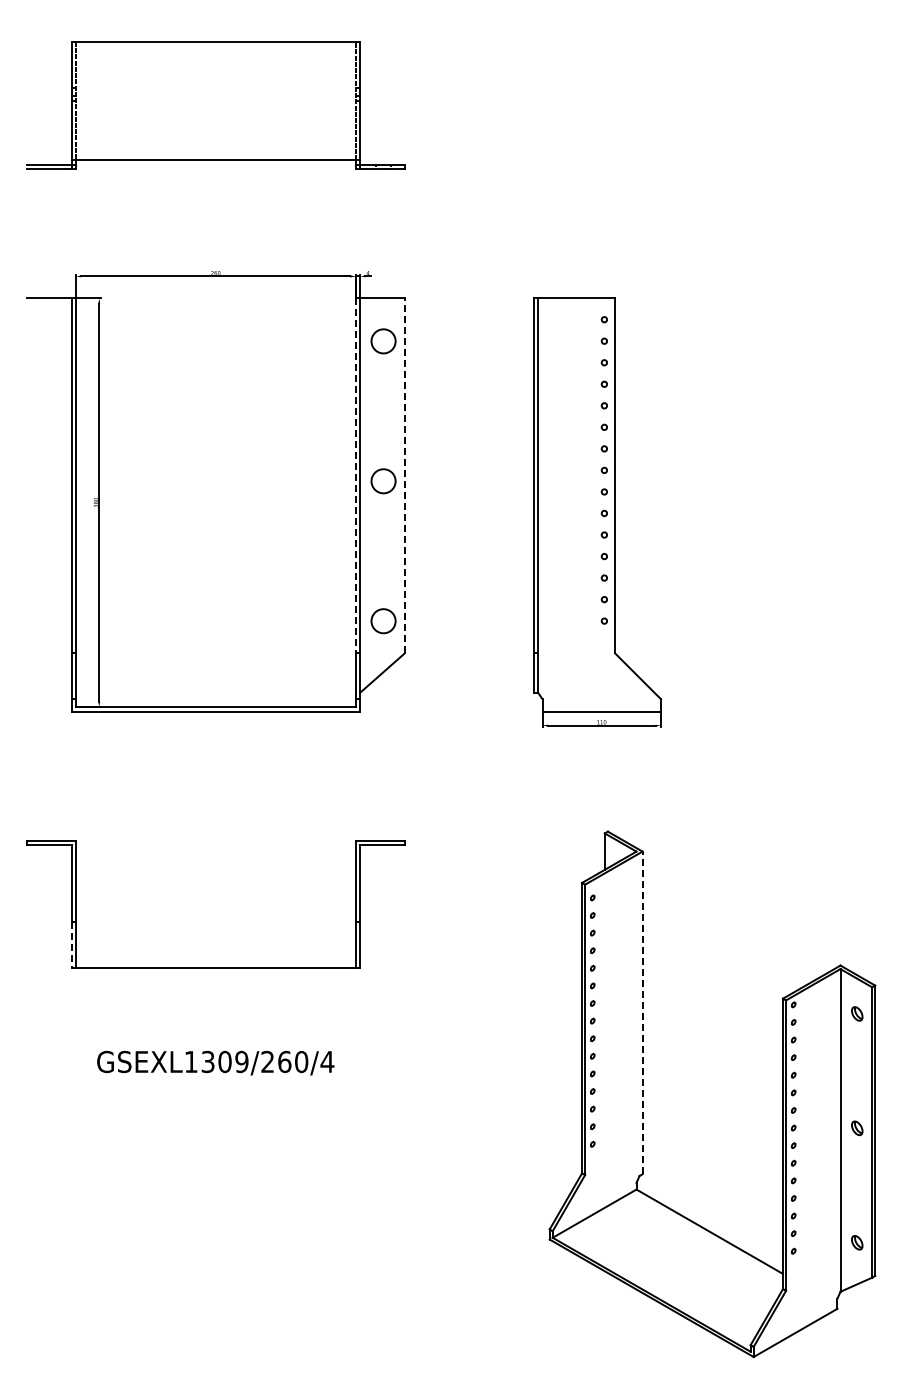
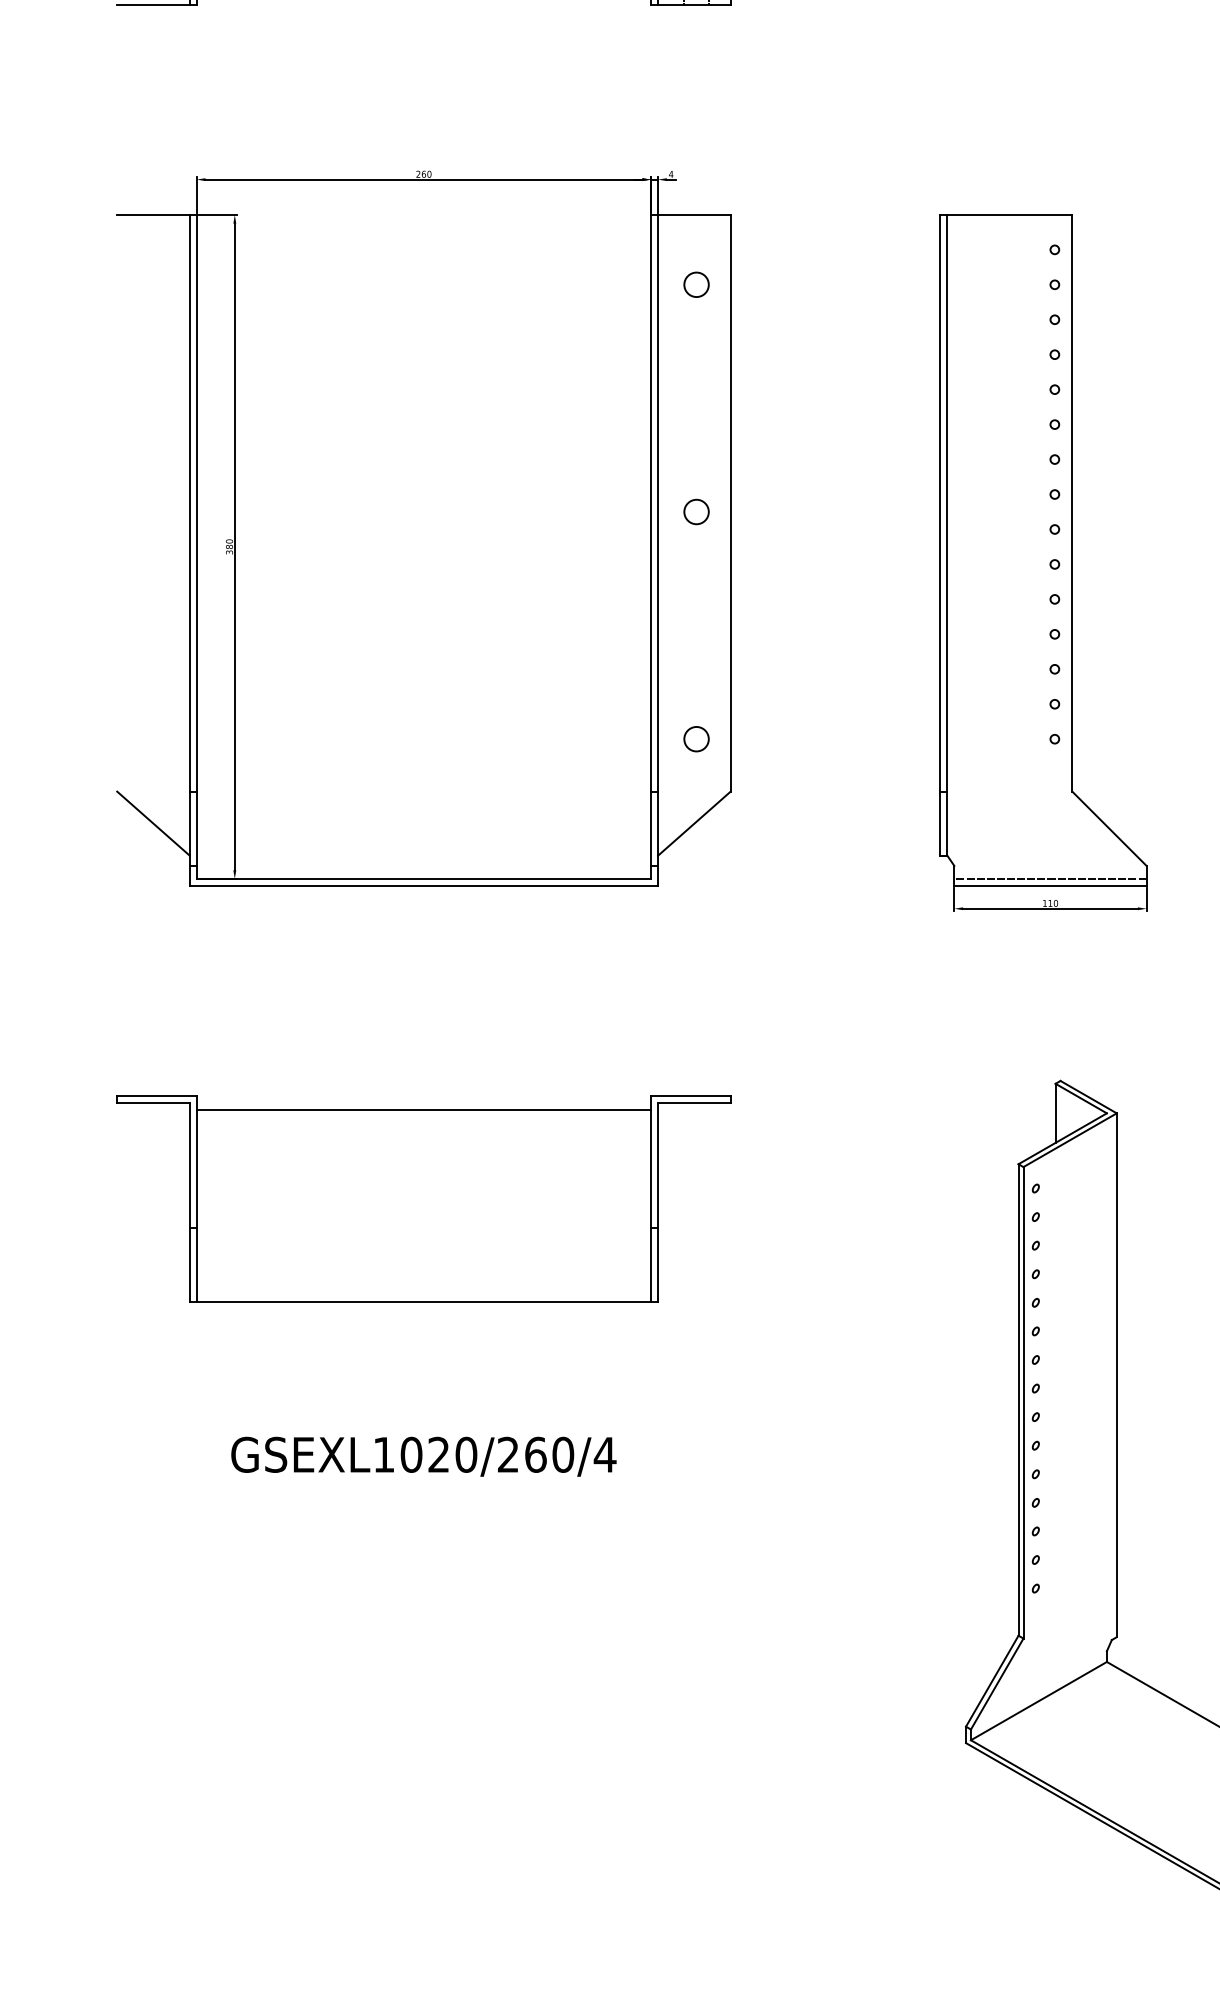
circle: (383, 340) -> (696, 283), size x0.62
line: (355, 475) -> (650, 502), dashed -> solid
line: (404, 475) -> (730, 502), dashed -> solid
circle: (383, 480) -> (696, 510), size x0.62
circle: (383, 620) -> (696, 738), size x0.62
line: (48, 672) -> (152, 822), added
line: (601, 707) -> (1050, 879), added
line: (215, 849) -> (423, 1109), added
line: (71, 944) -> (189, 1264), dashed -> solid
line: (642, 1012) -> (1116, 1374), dashed -> solid
text: (224, 1061) -> (438, 1454), GSEXL1309/260/4 -> GSEXL1020/260/4

